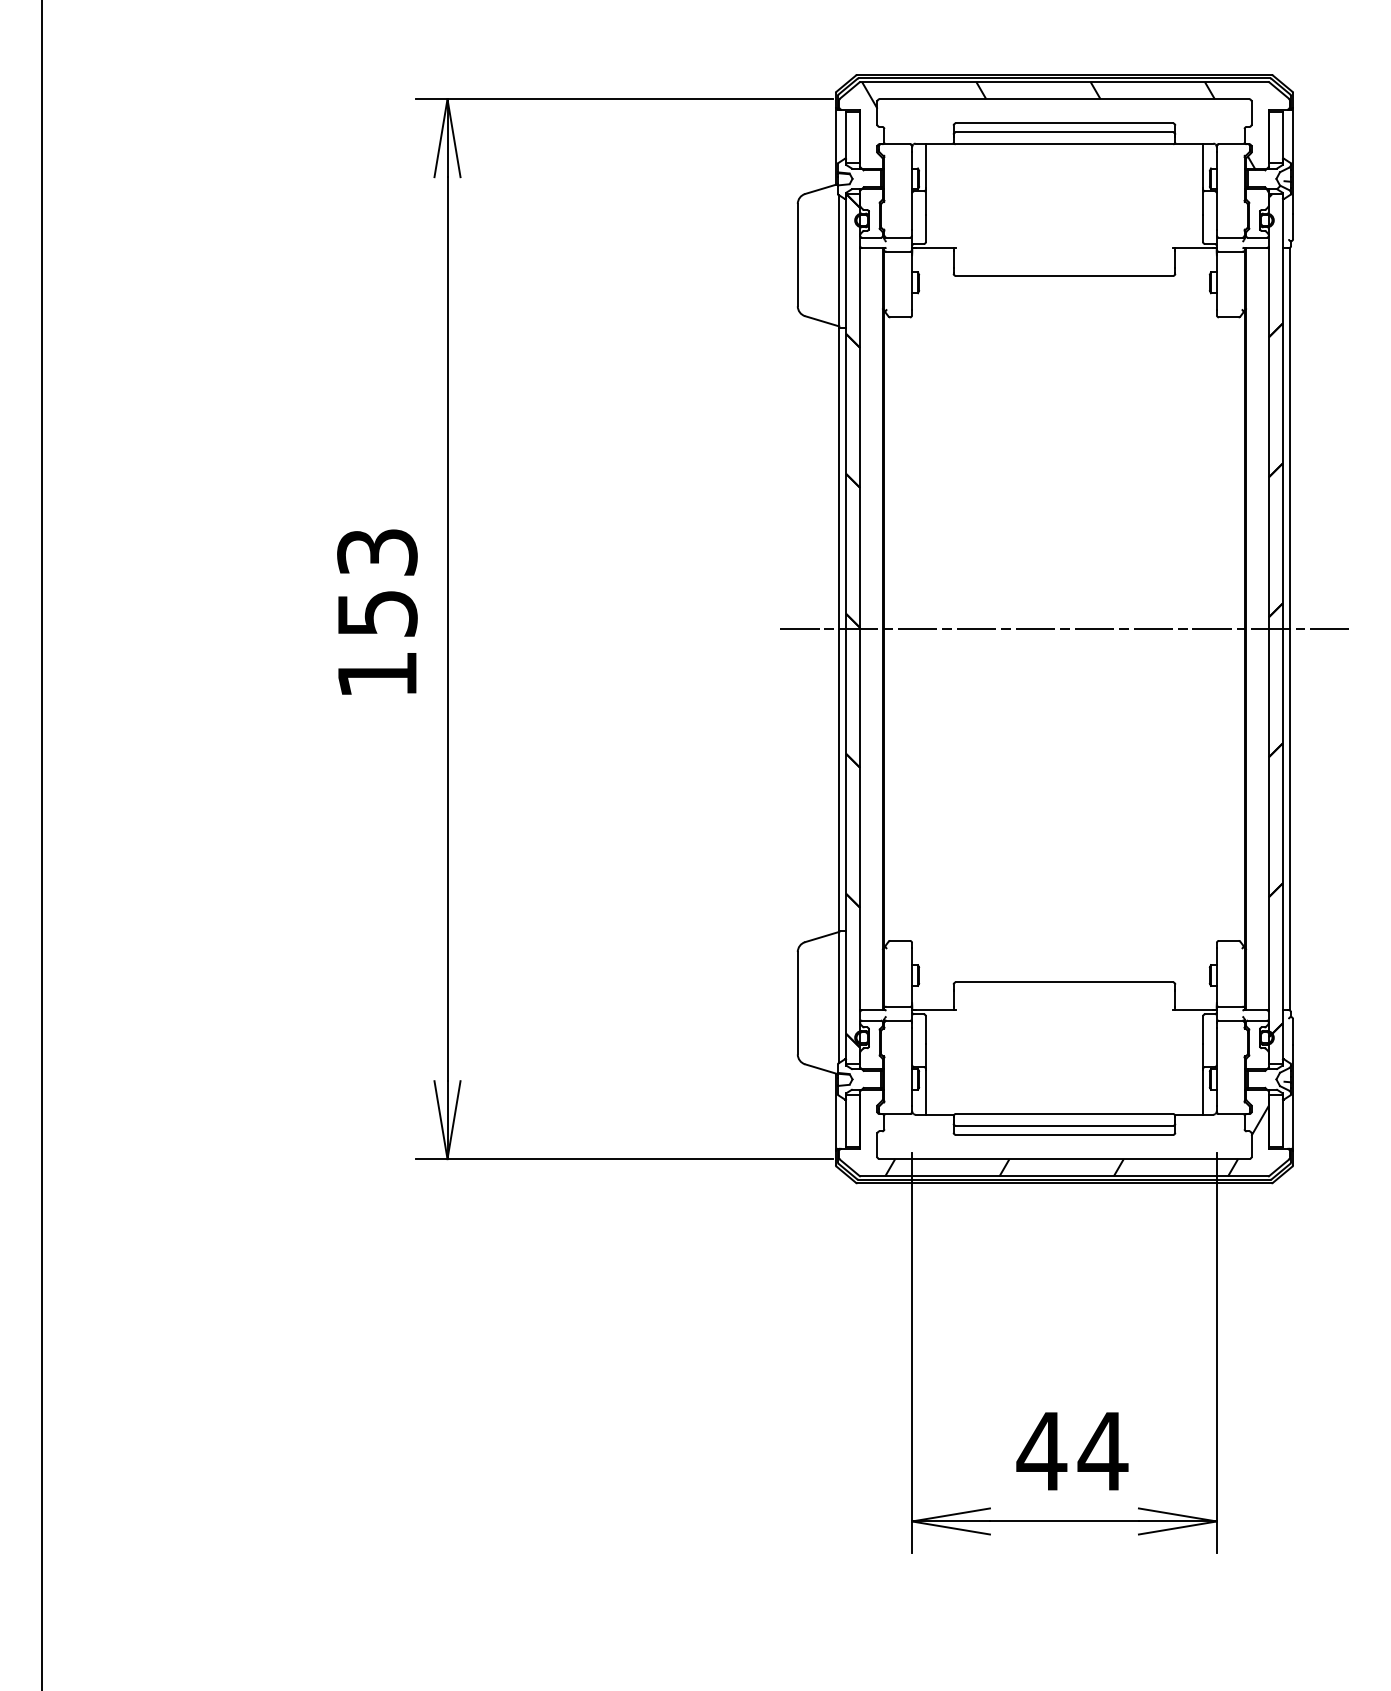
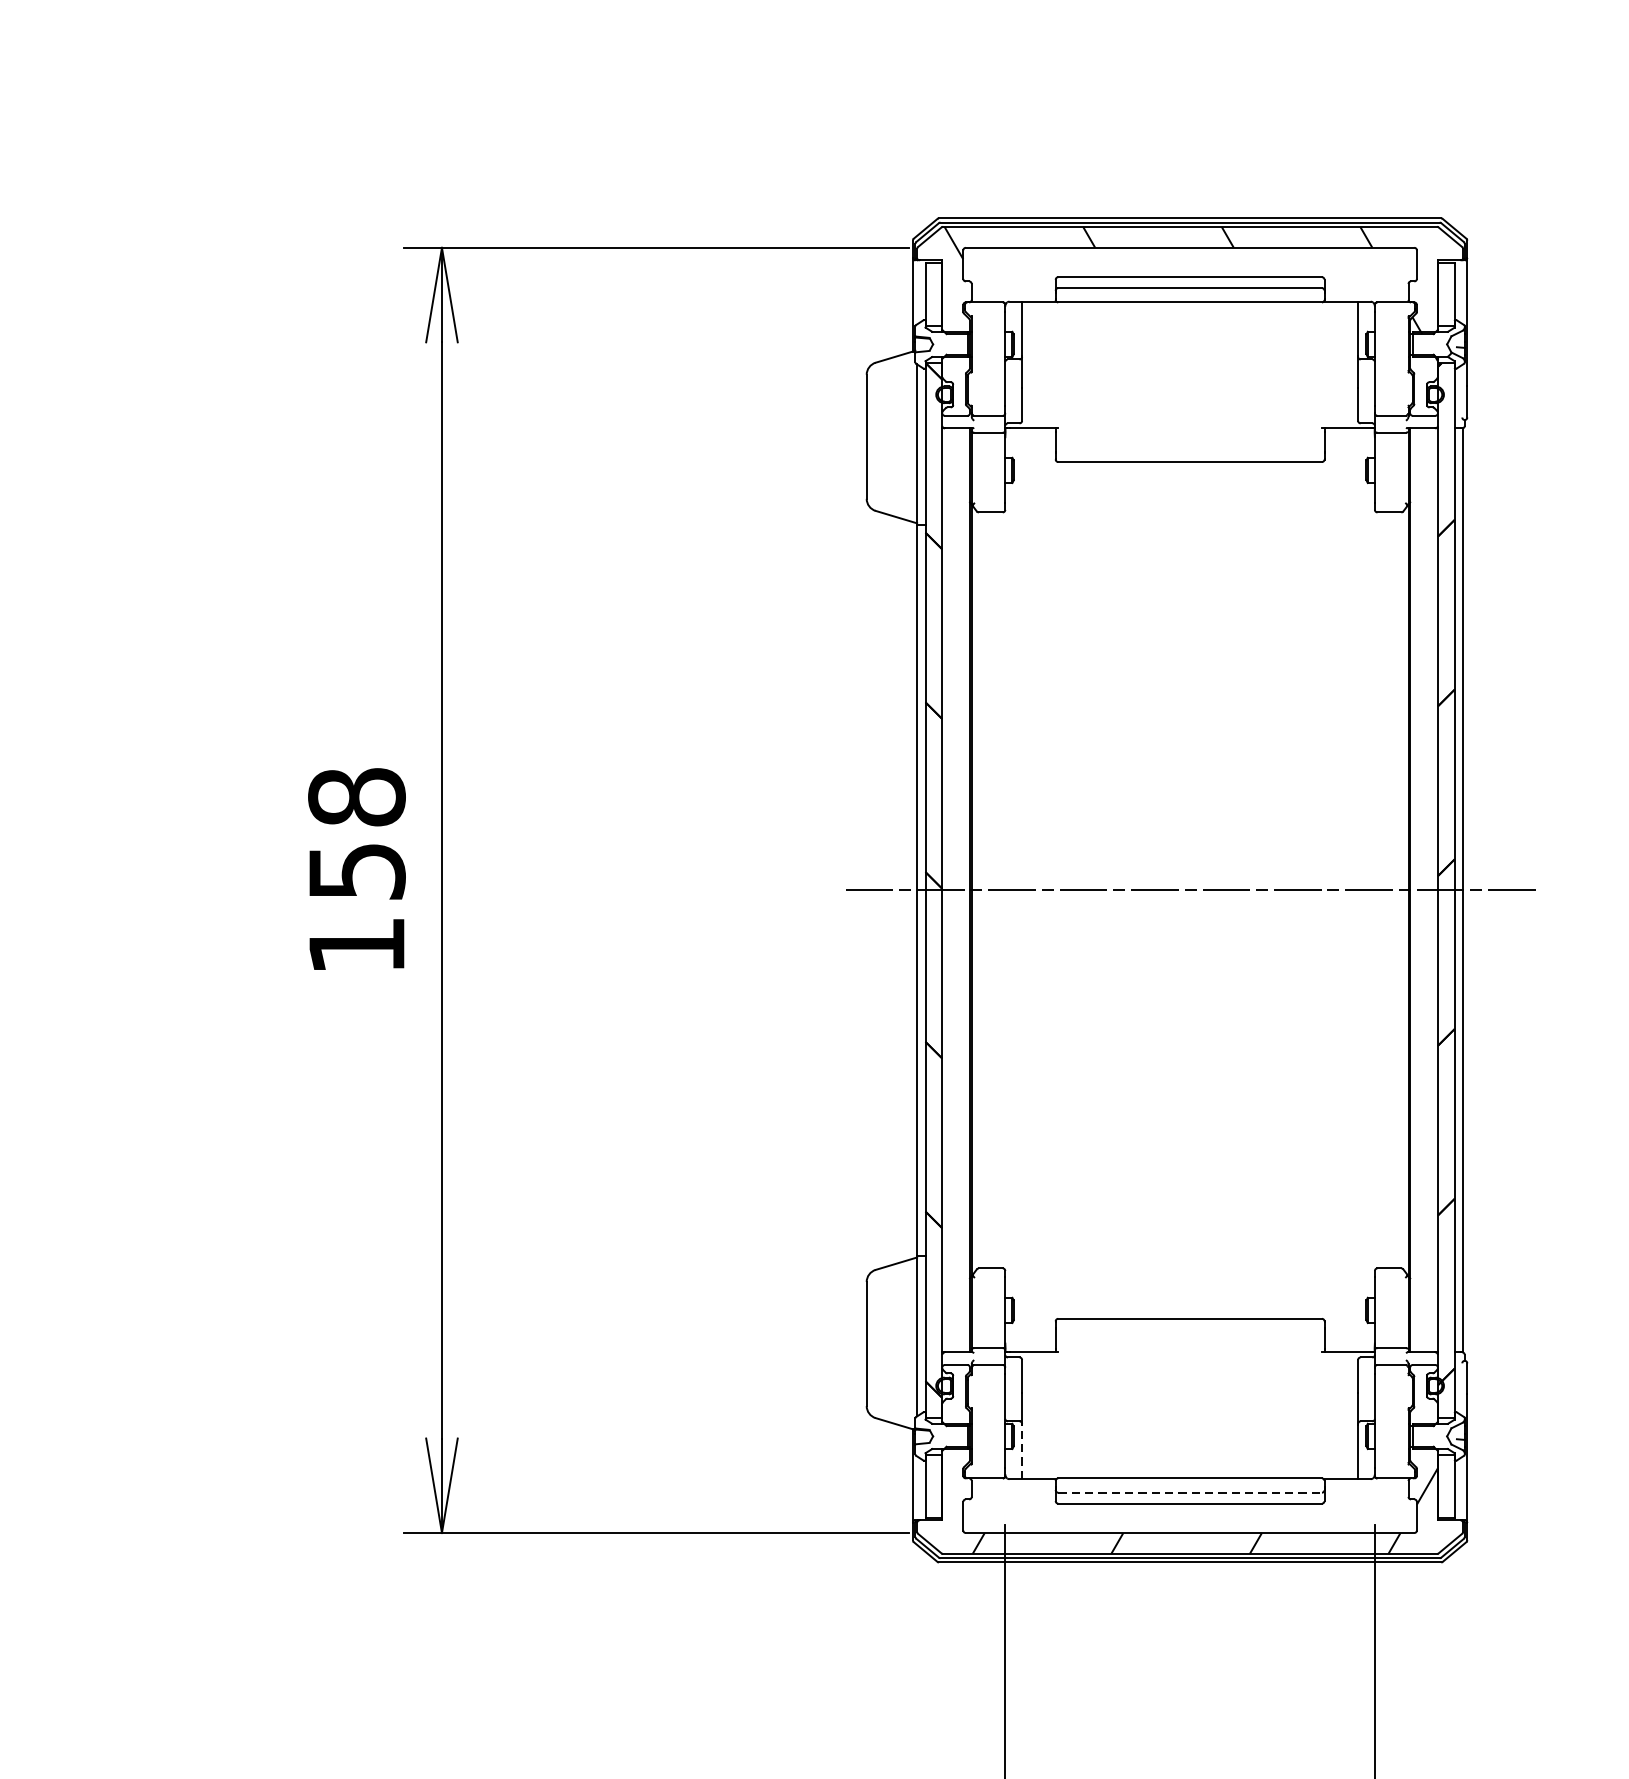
text: (377, 552) -> (357, 797), 153 -> 158
line: (925, 1091) -> (1021, 1451), solid -> dashed
line: (1064, 1125) -> (1190, 1492), solid -> dashed

